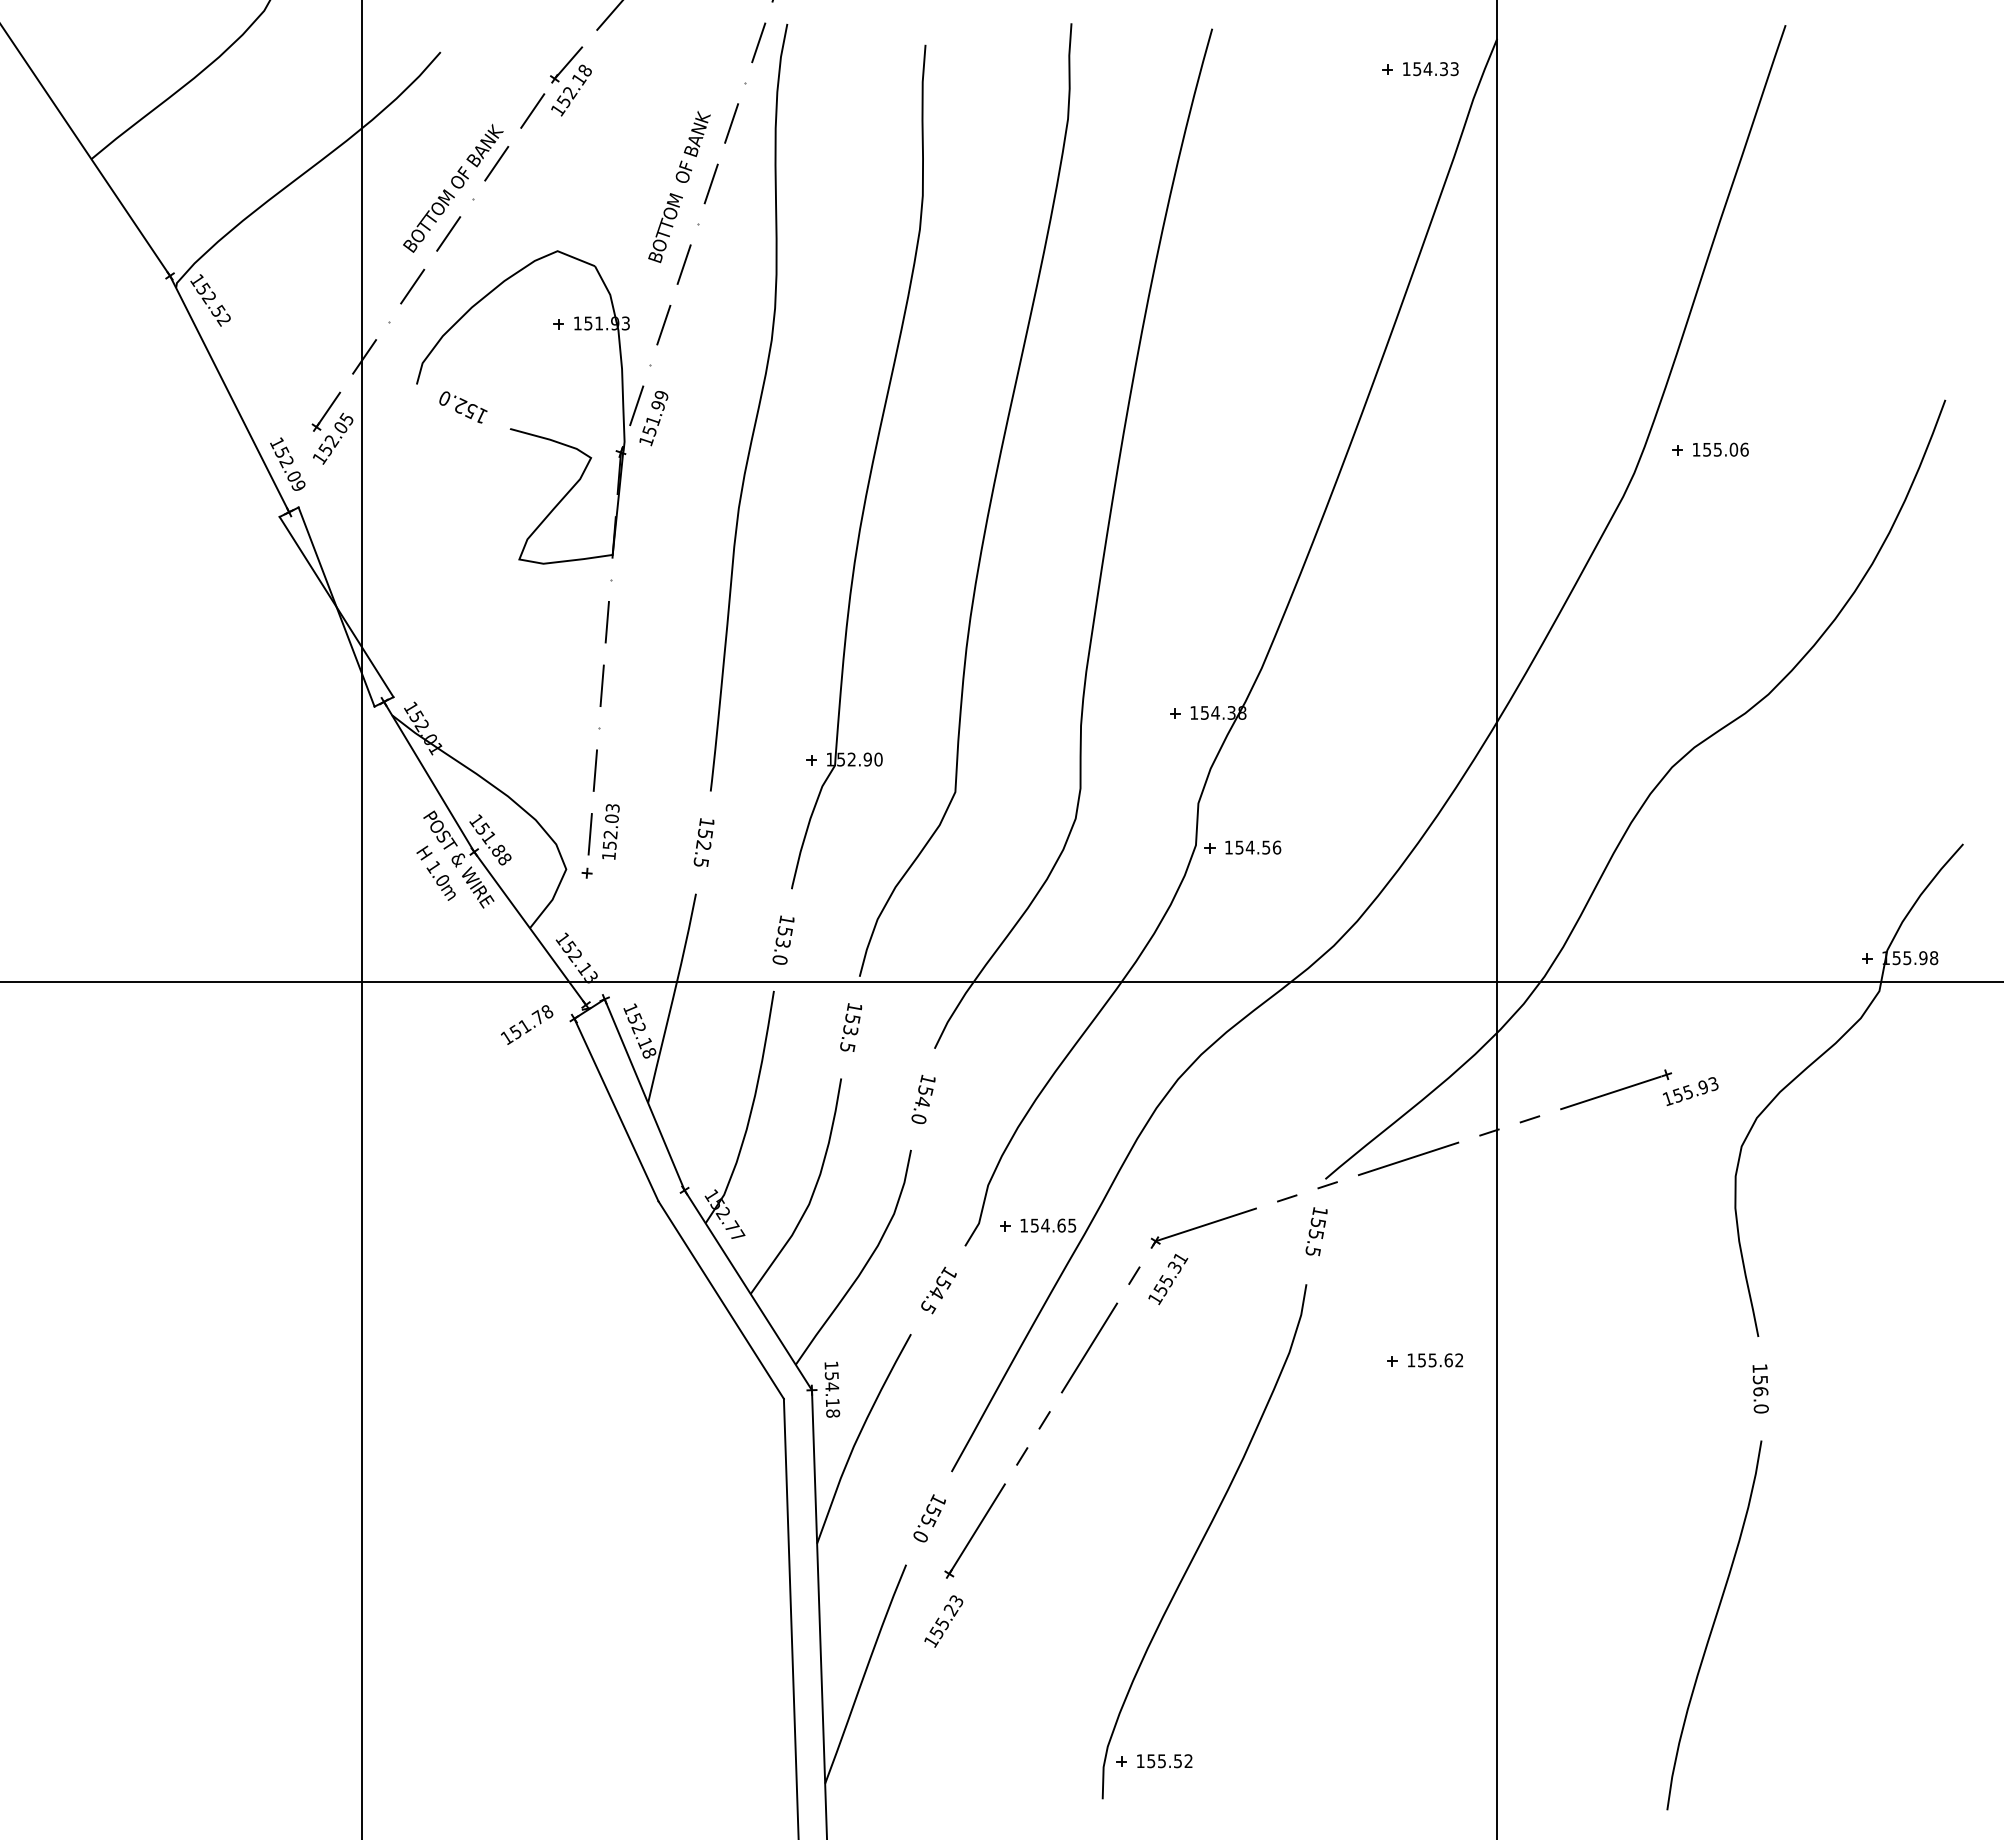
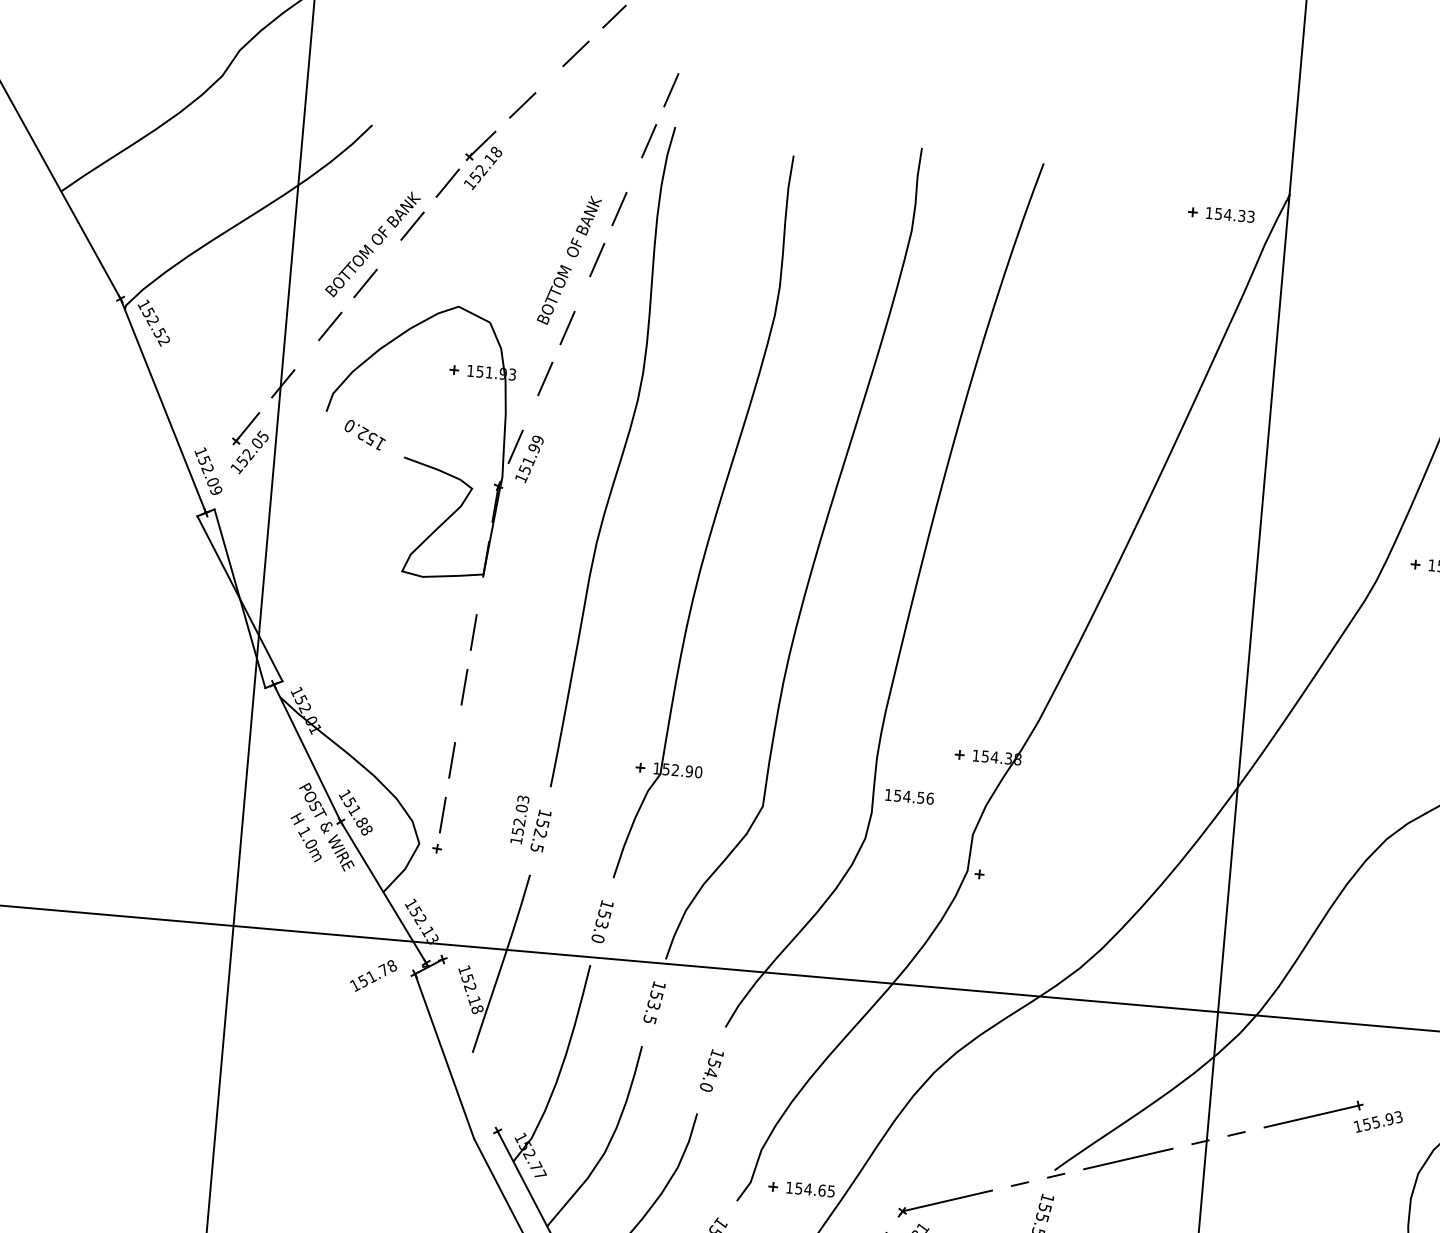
text: (610, 831) -> (519, 819), moved
text: (1253, 847) -> (909, 796), moved
line: (644, 1094) -> (470, 1045), removed

